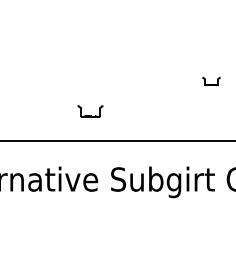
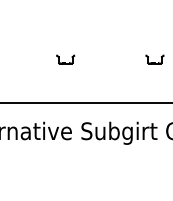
part: (211, 81) -> (154, 59), size x1.43
part: (90, 111) -> (65, 59), moved

